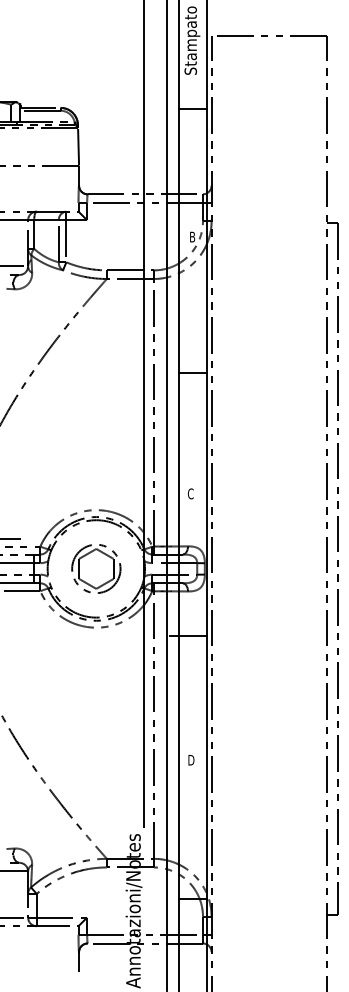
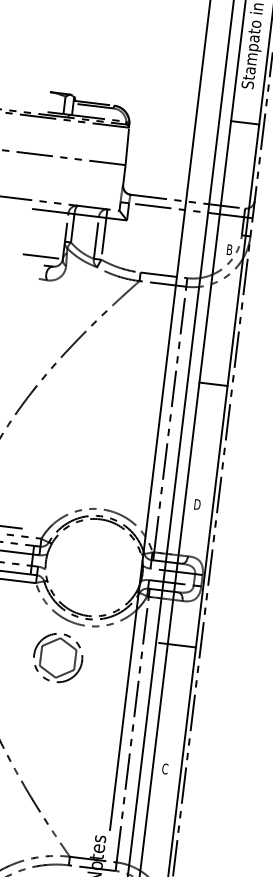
text: (191, 493) -> (197, 504), C -> D
part: (96, 568) -> (58, 657), moved
text: (191, 759) -> (165, 768), D -> C

